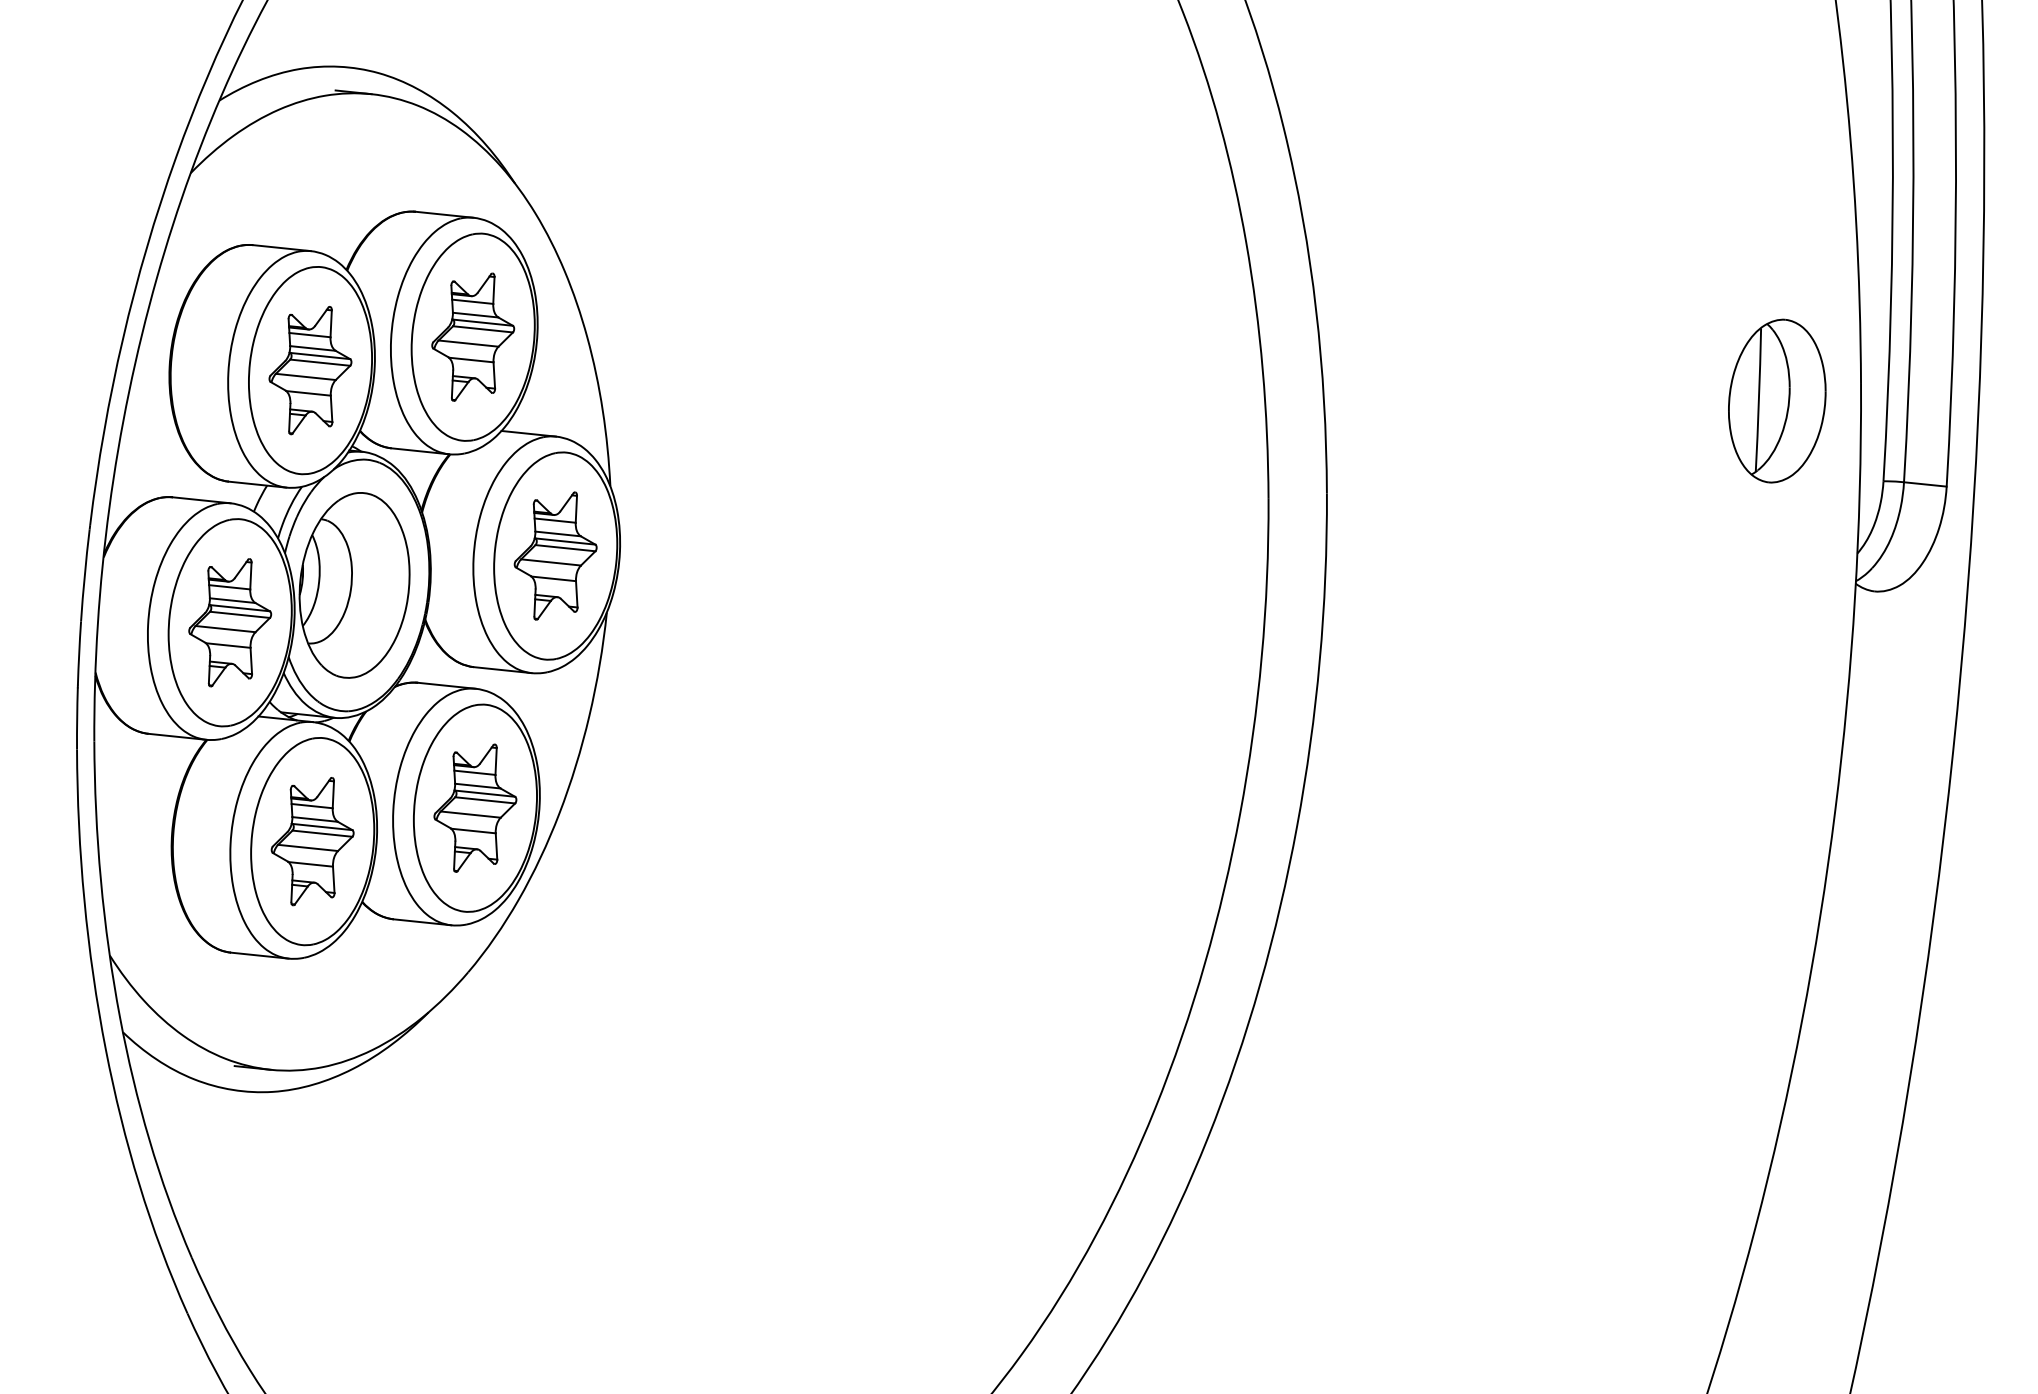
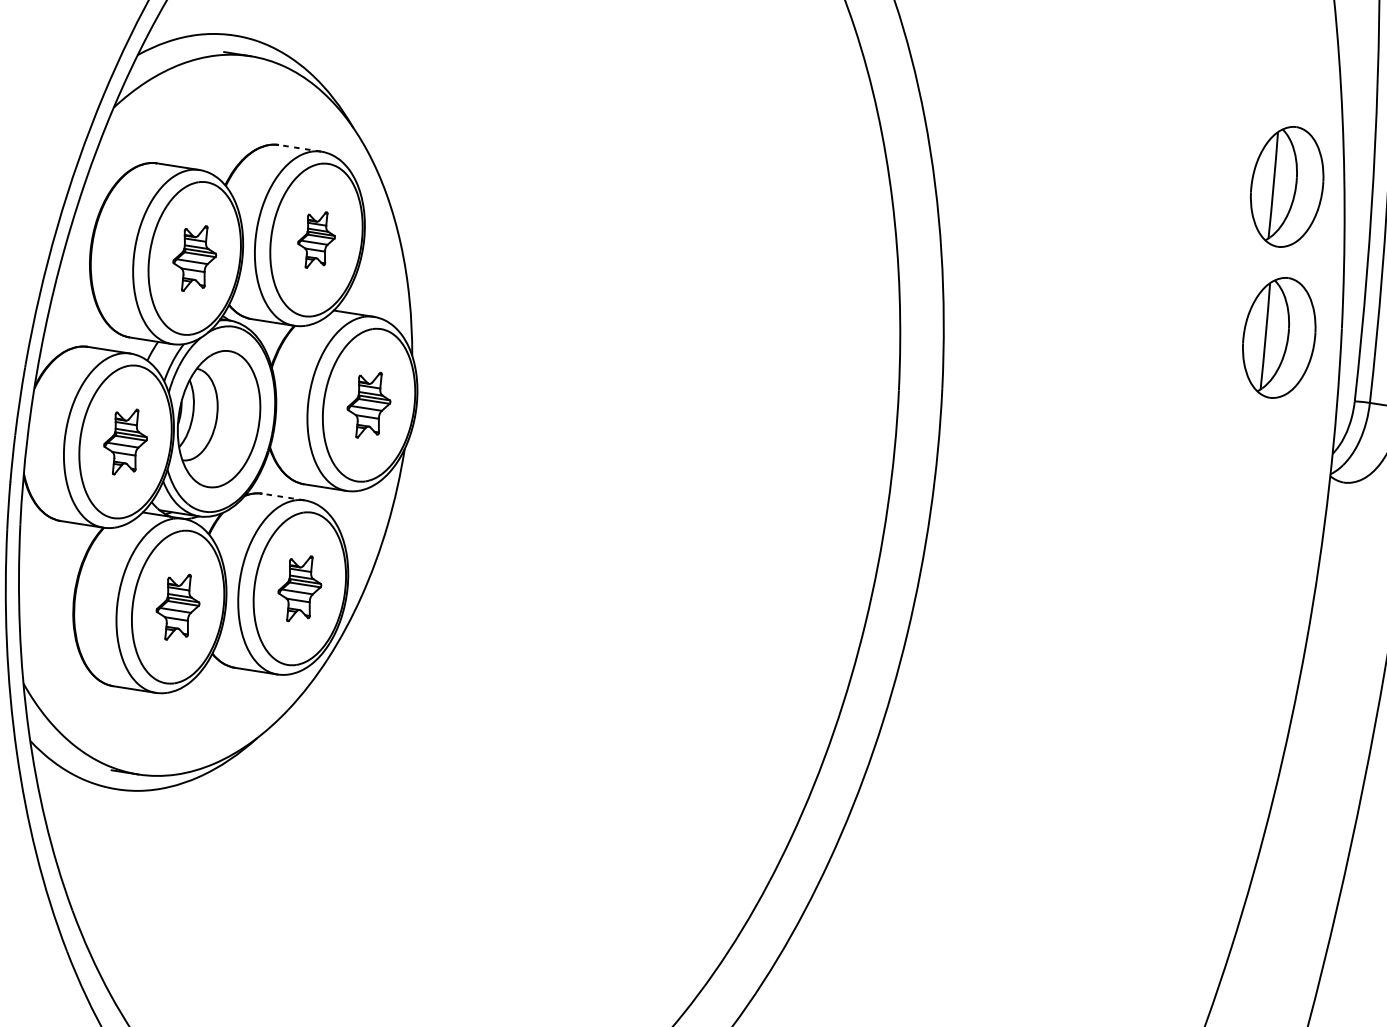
part: (1777, 196) -> (1287, 186), added
line: (444, 214) -> (299, 148), solid -> dashed
part: (473, 336) -> (316, 239), size x0.6
part: (310, 370) -> (194, 258), size x0.7
part: (555, 555) -> (368, 404), size x0.7
part: (230, 622) -> (125, 441), size x0.7
line: (446, 685) -> (283, 496), solid -> dashed
part: (475, 807) -> (299, 588), size x0.7
part: (312, 841) -> (177, 607), size x0.7

